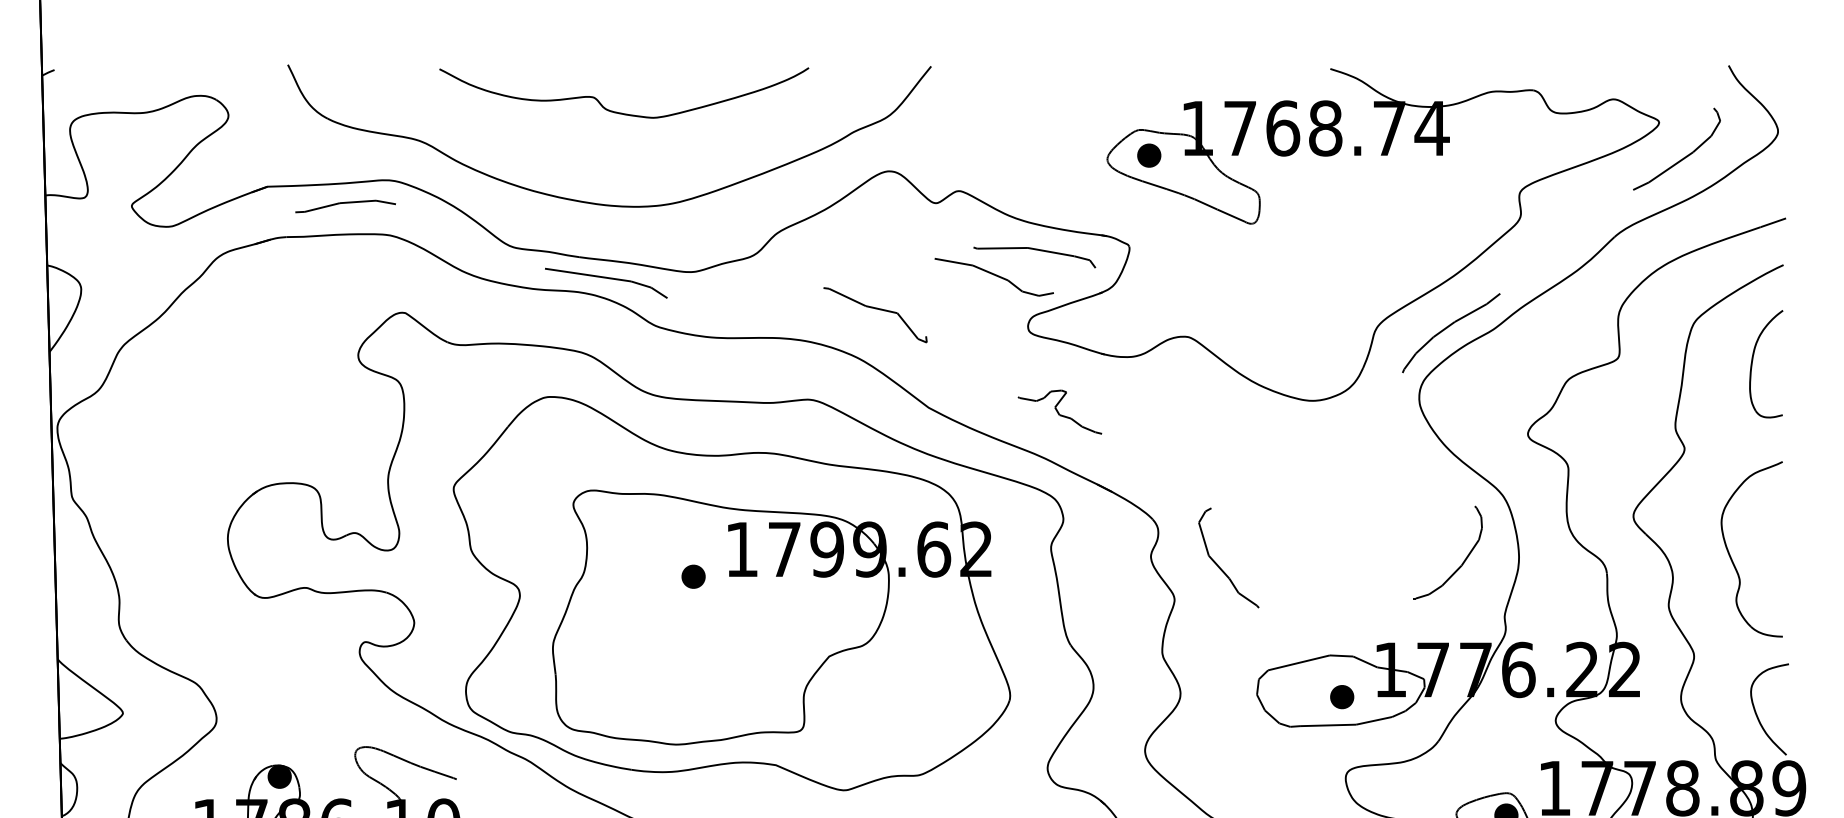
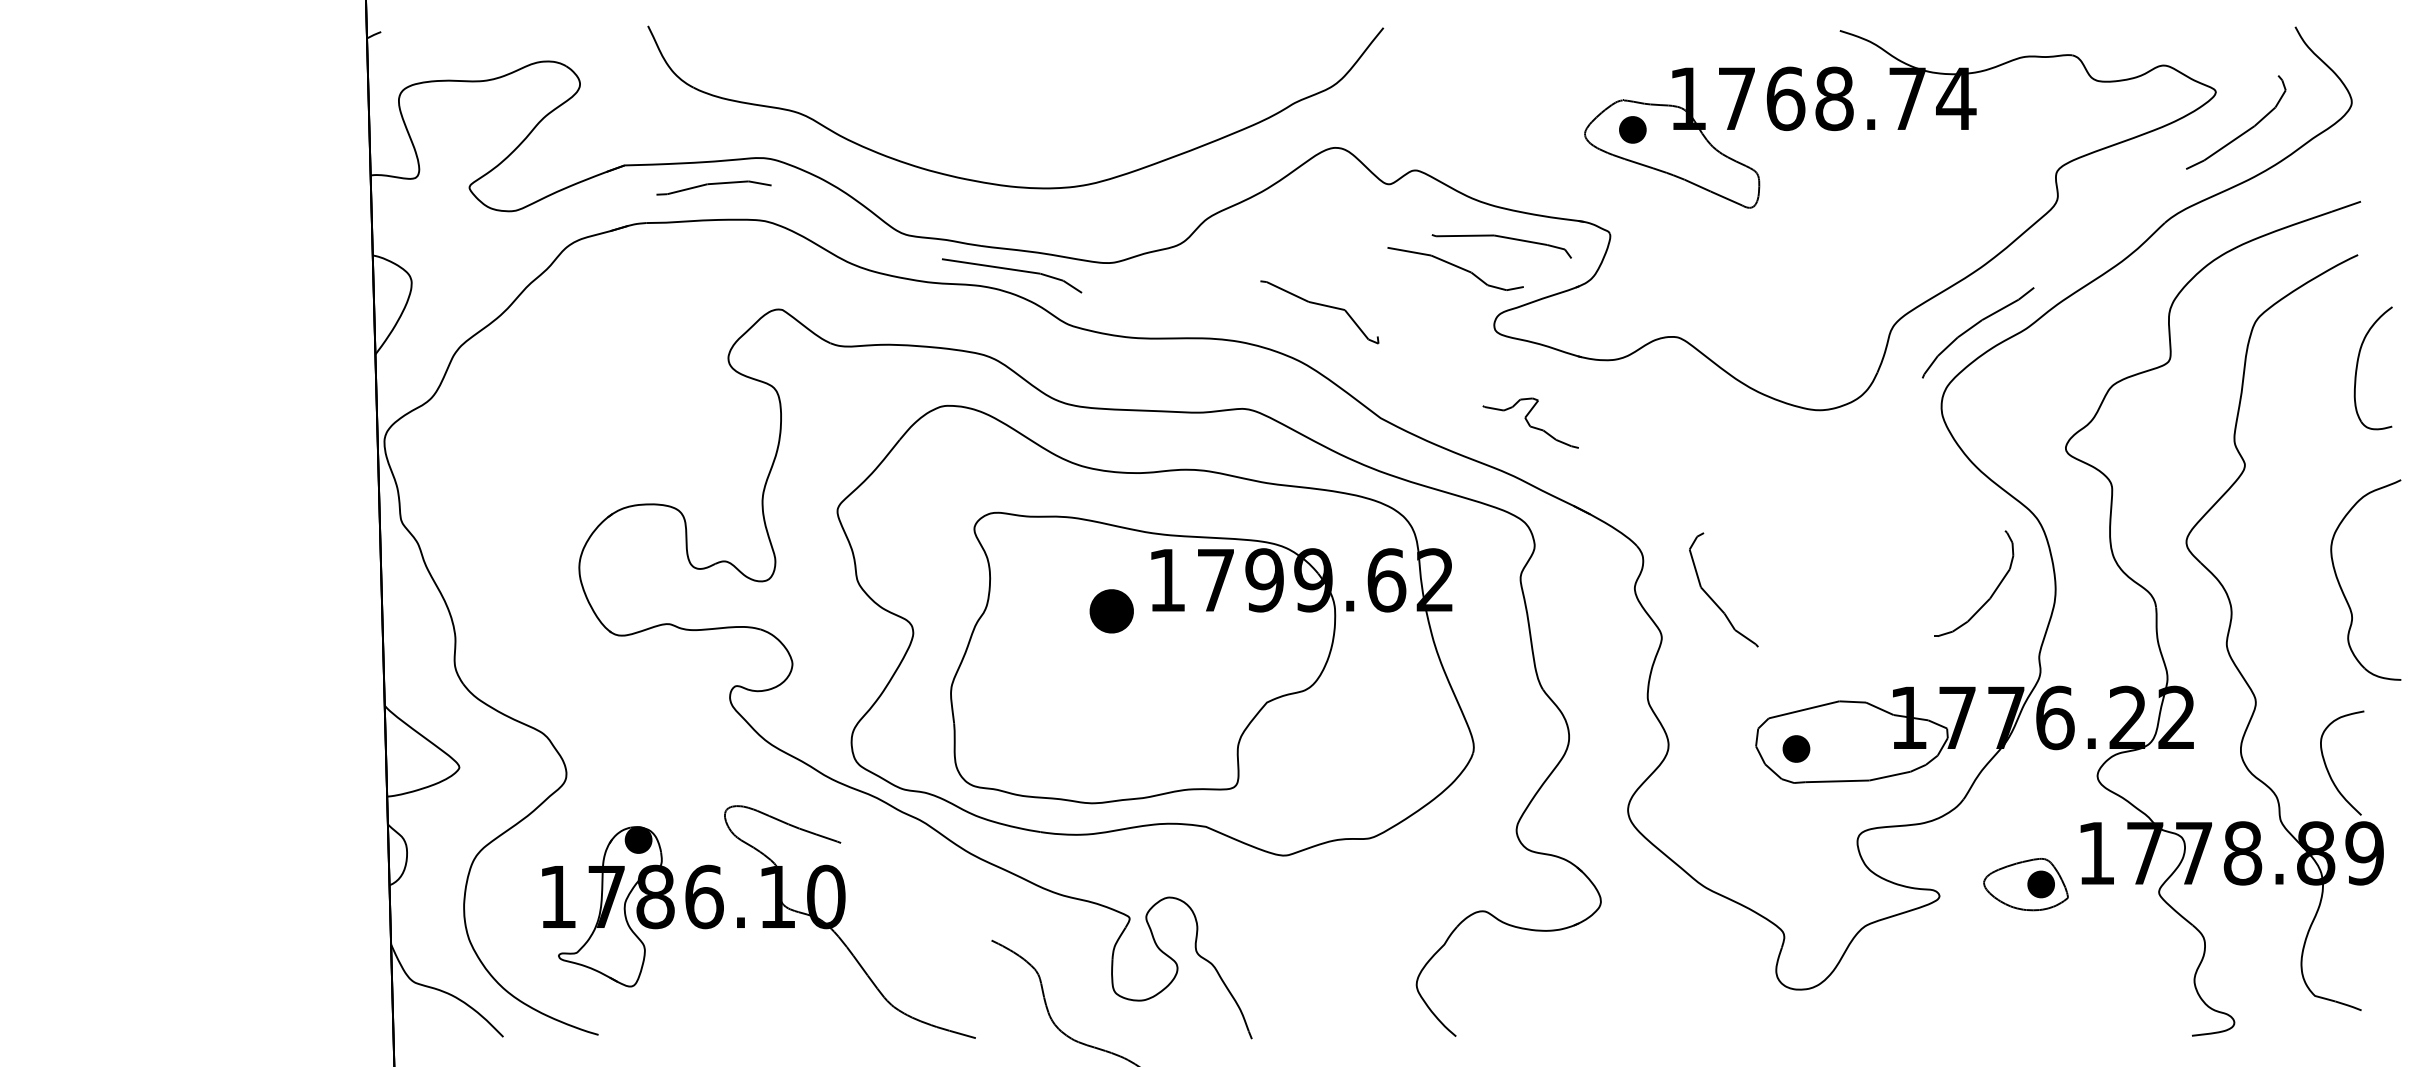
curve: (620, 112) -> (1028, 80), removed
part: (1753, 360) -> (2358, 364), moved
part: (1731, 556) -> (2342, 588), moved
part: (693, 576) -> (1111, 611), size x1.6
part: (1342, 696) -> (1796, 748), moved

